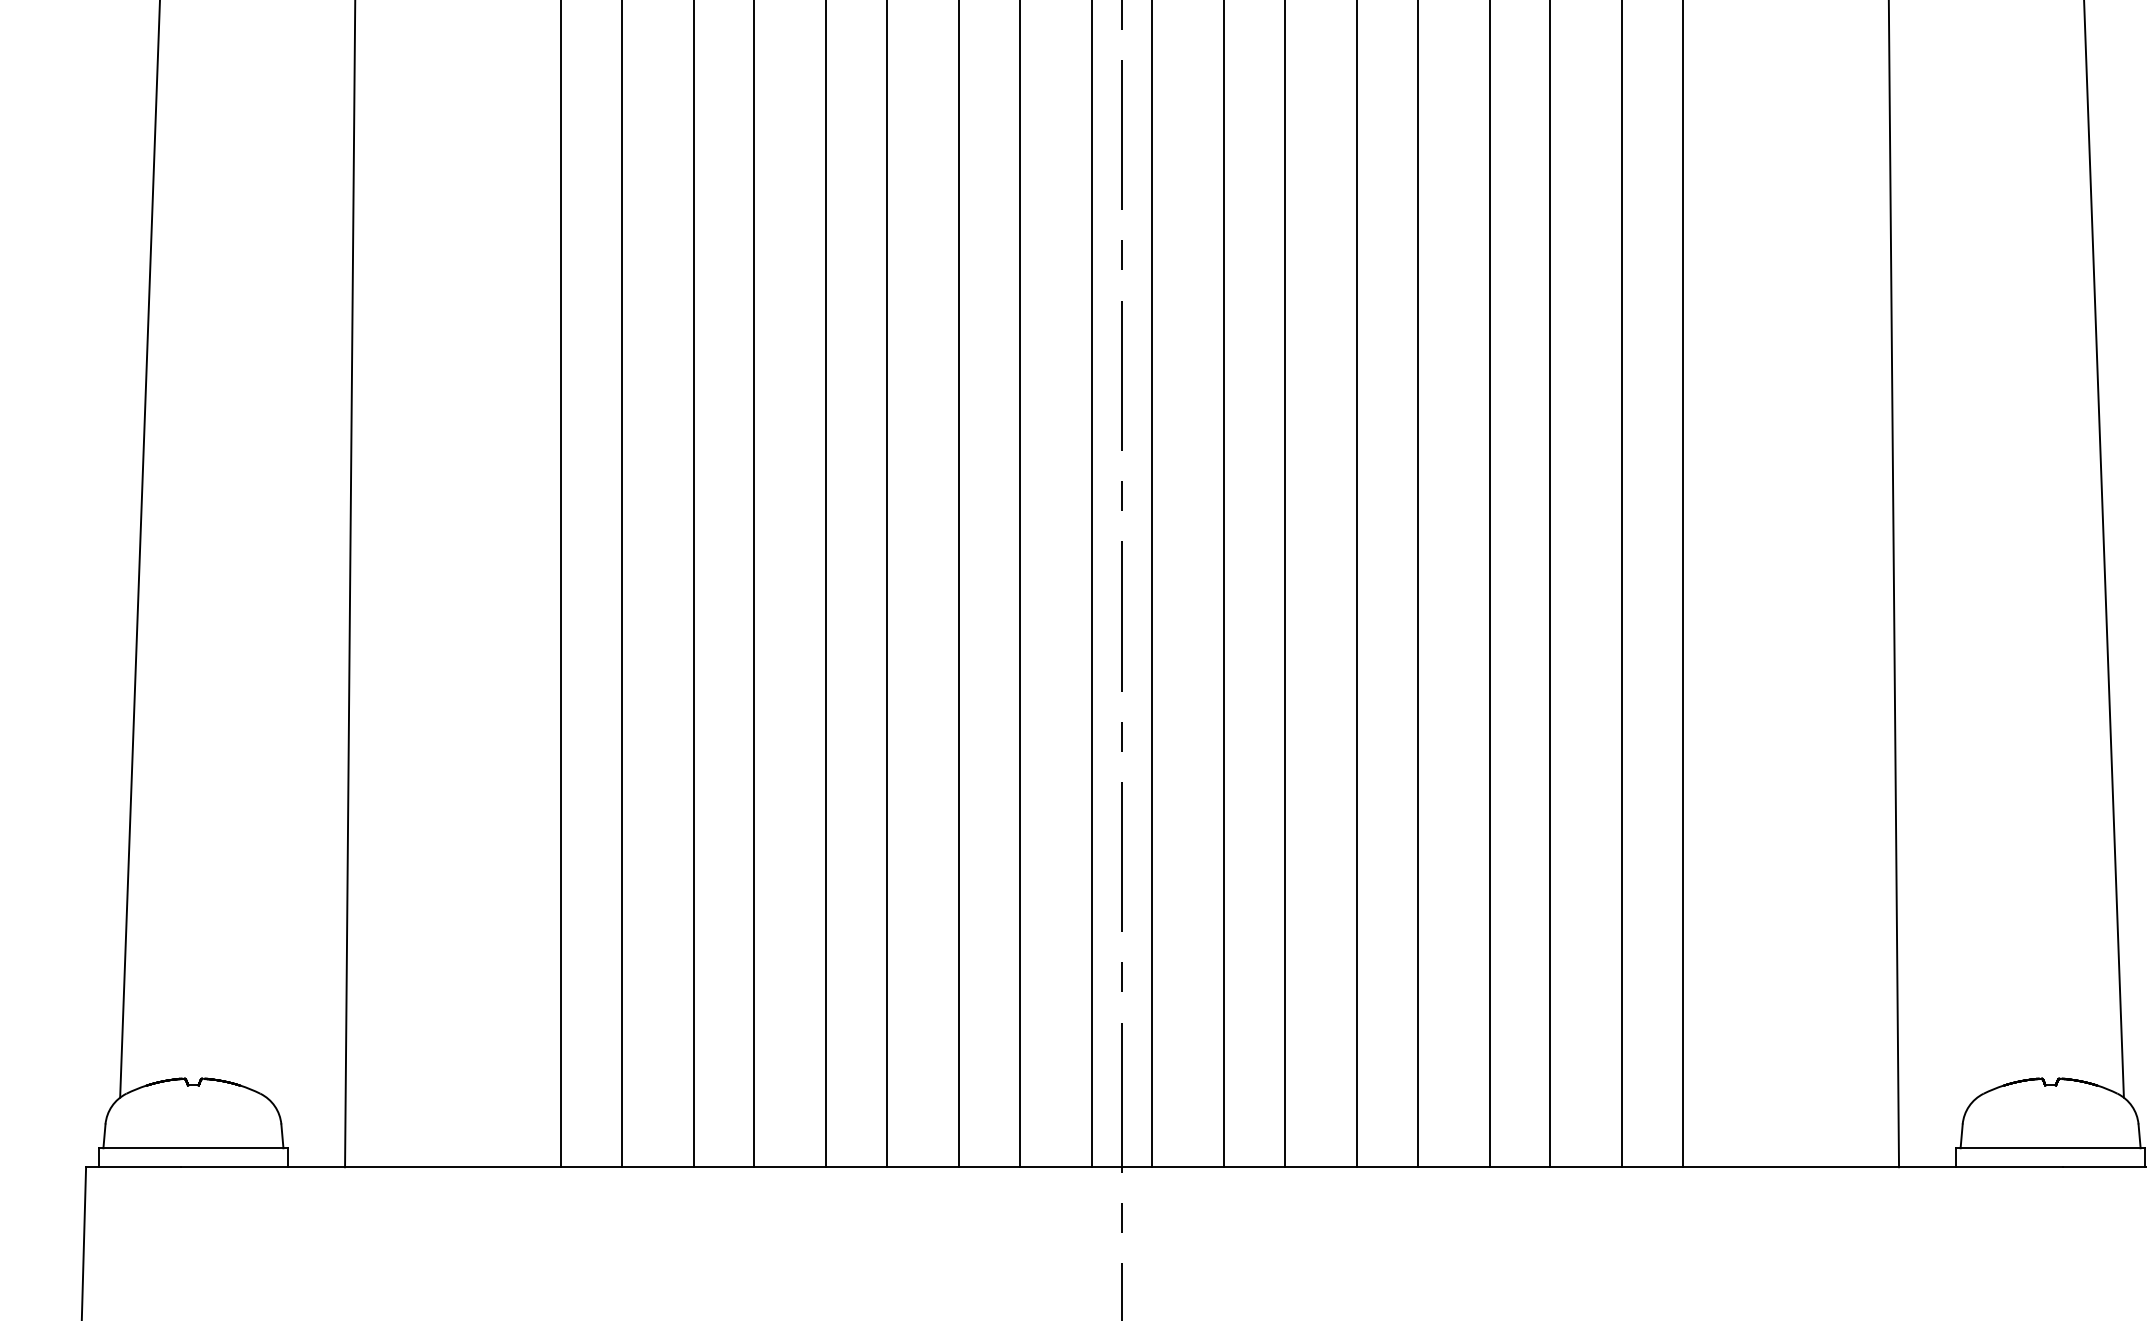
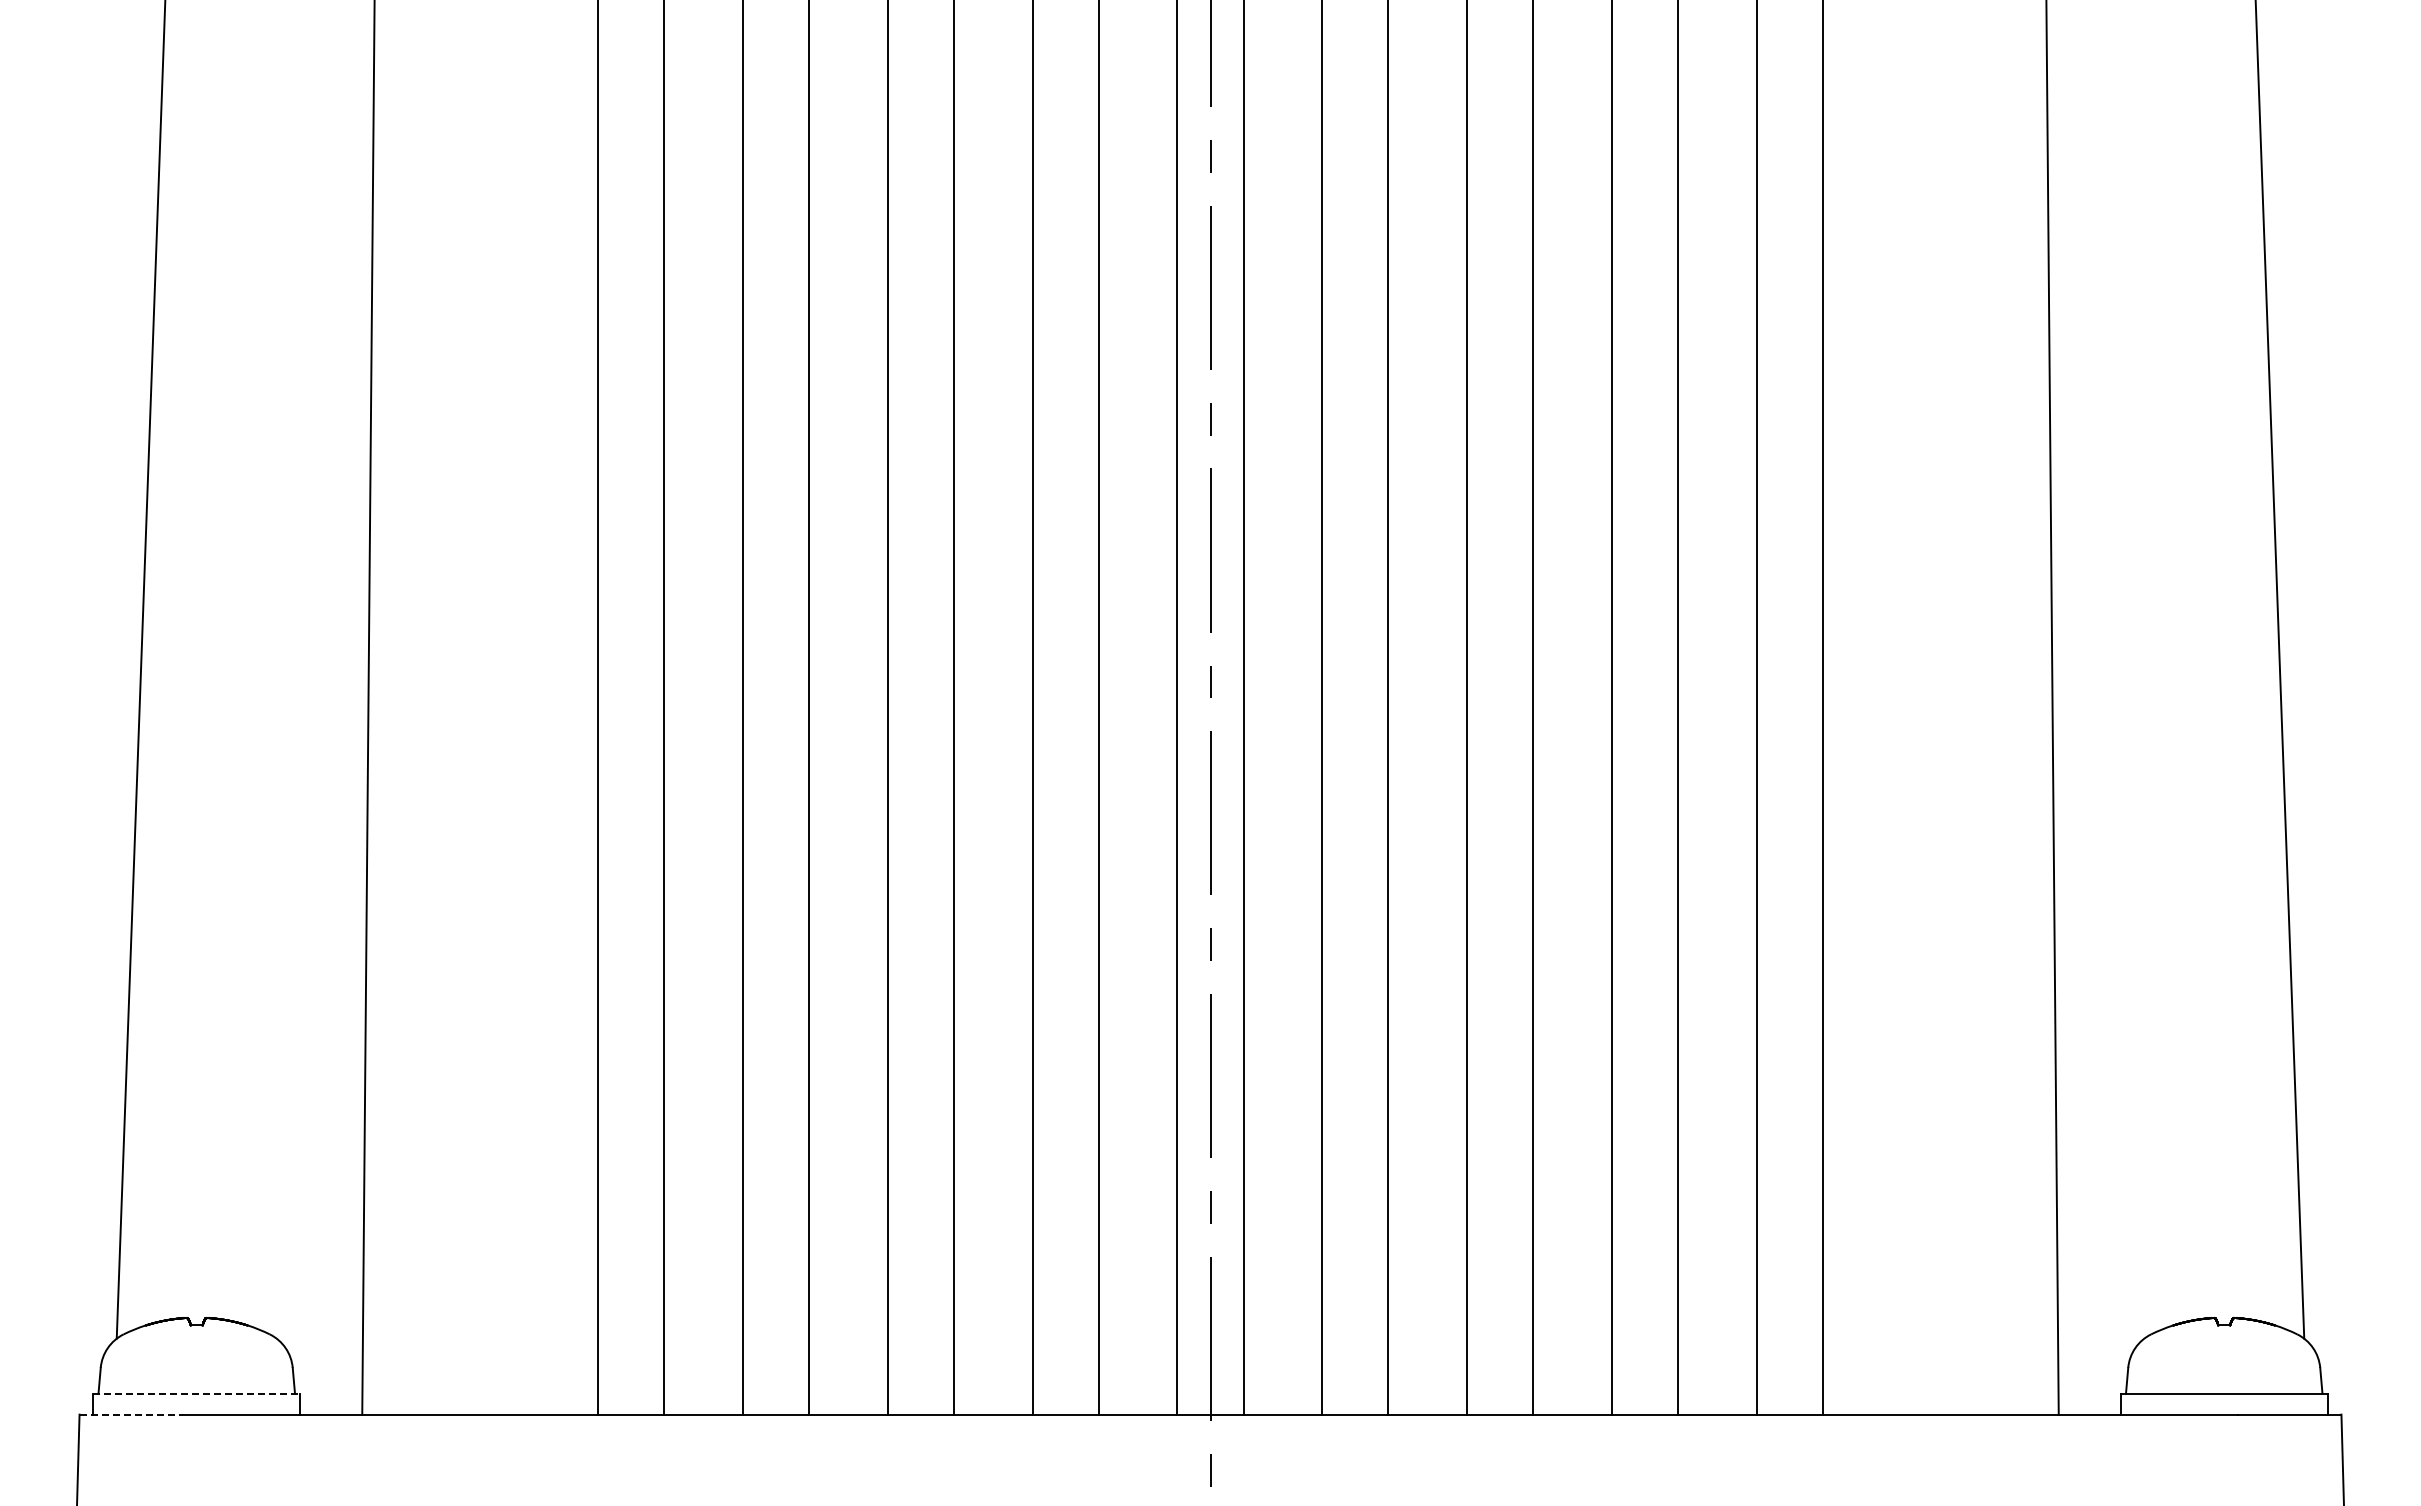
line: (194, 1147) -> (197, 1393), solid -> dashed
line: (133, 1167) -> (131, 1414), solid -> dashed

